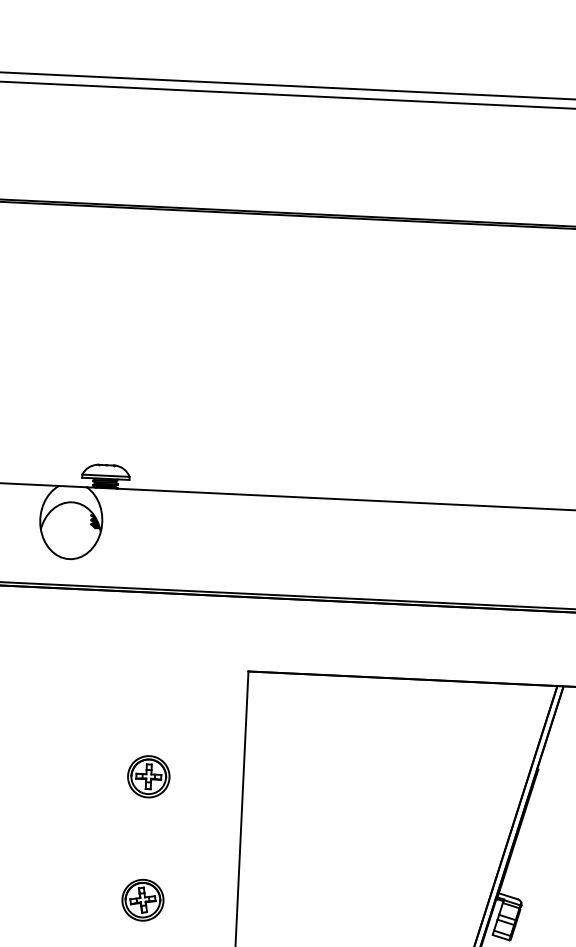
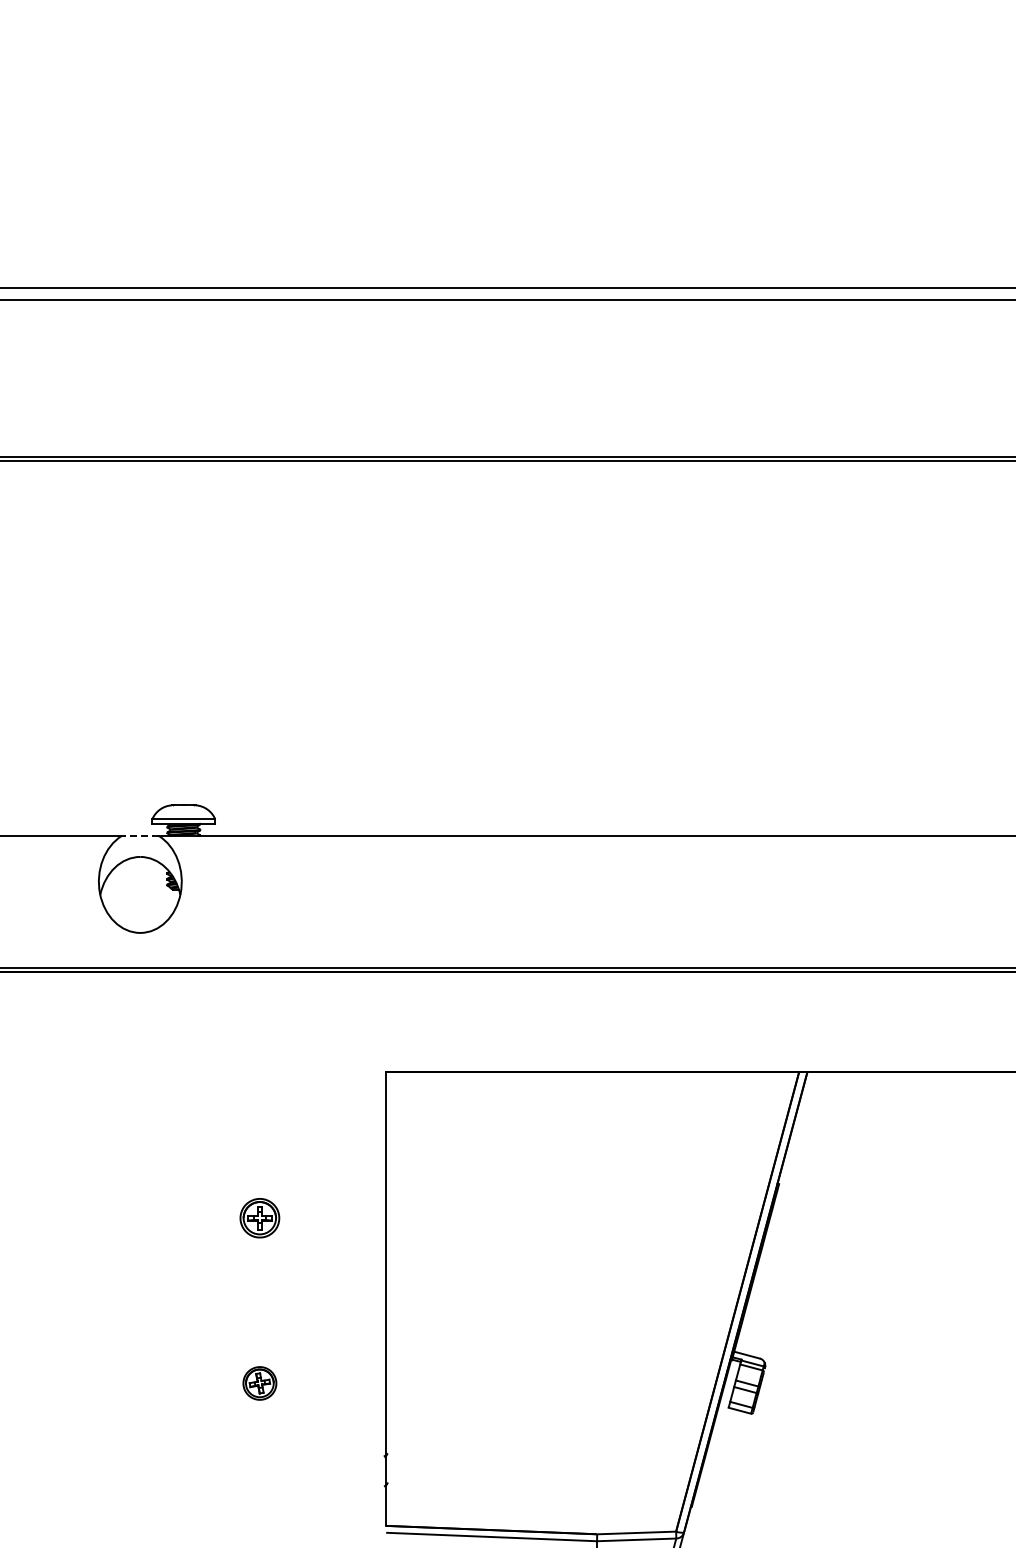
line: (72, 486) -> (139, 835), solid -> dashed
part: (148, 776) -> (259, 1217), size x0.7
part: (142, 900) -> (259, 1383), size x0.6

